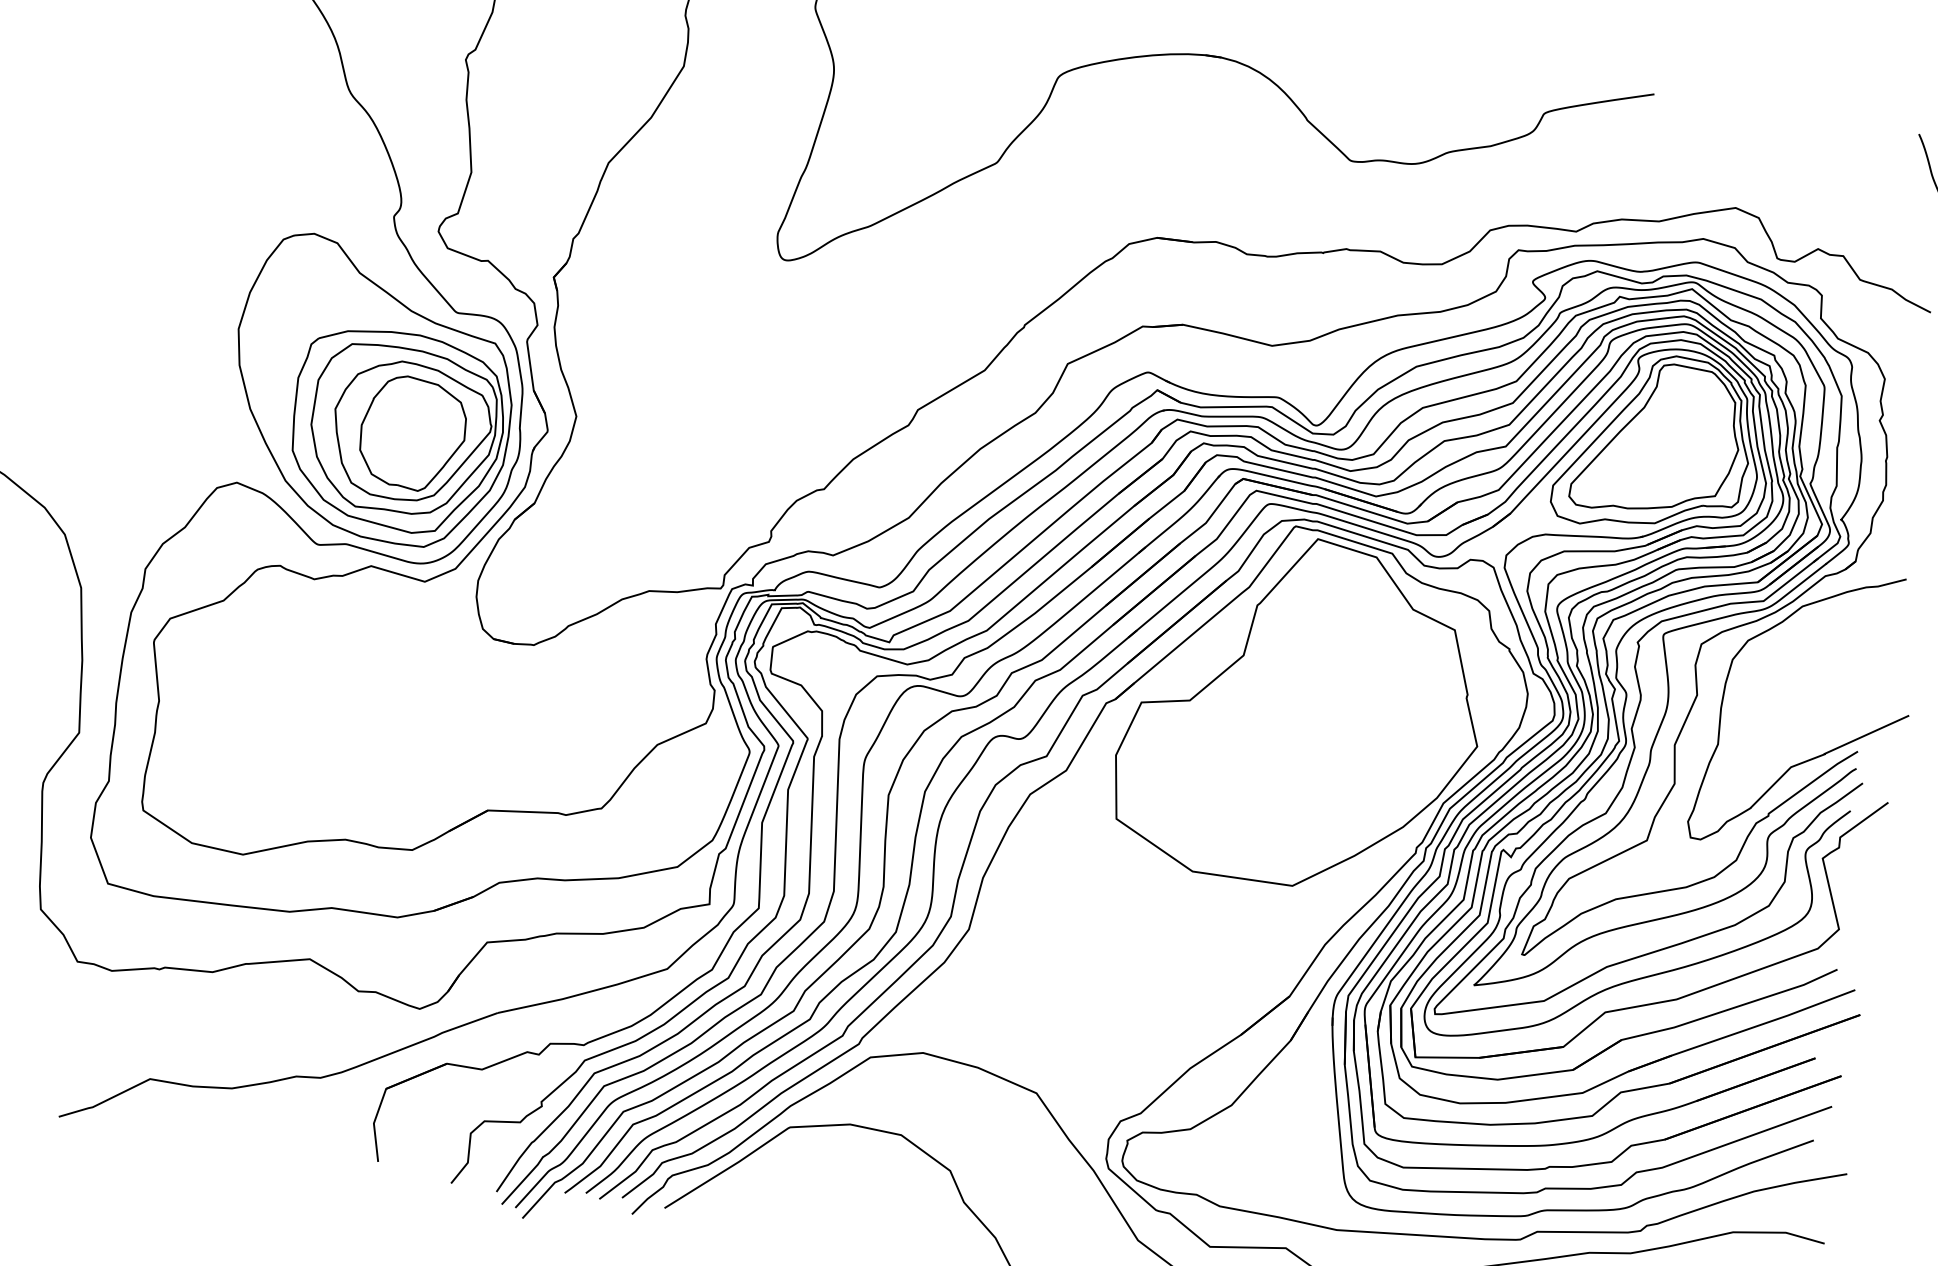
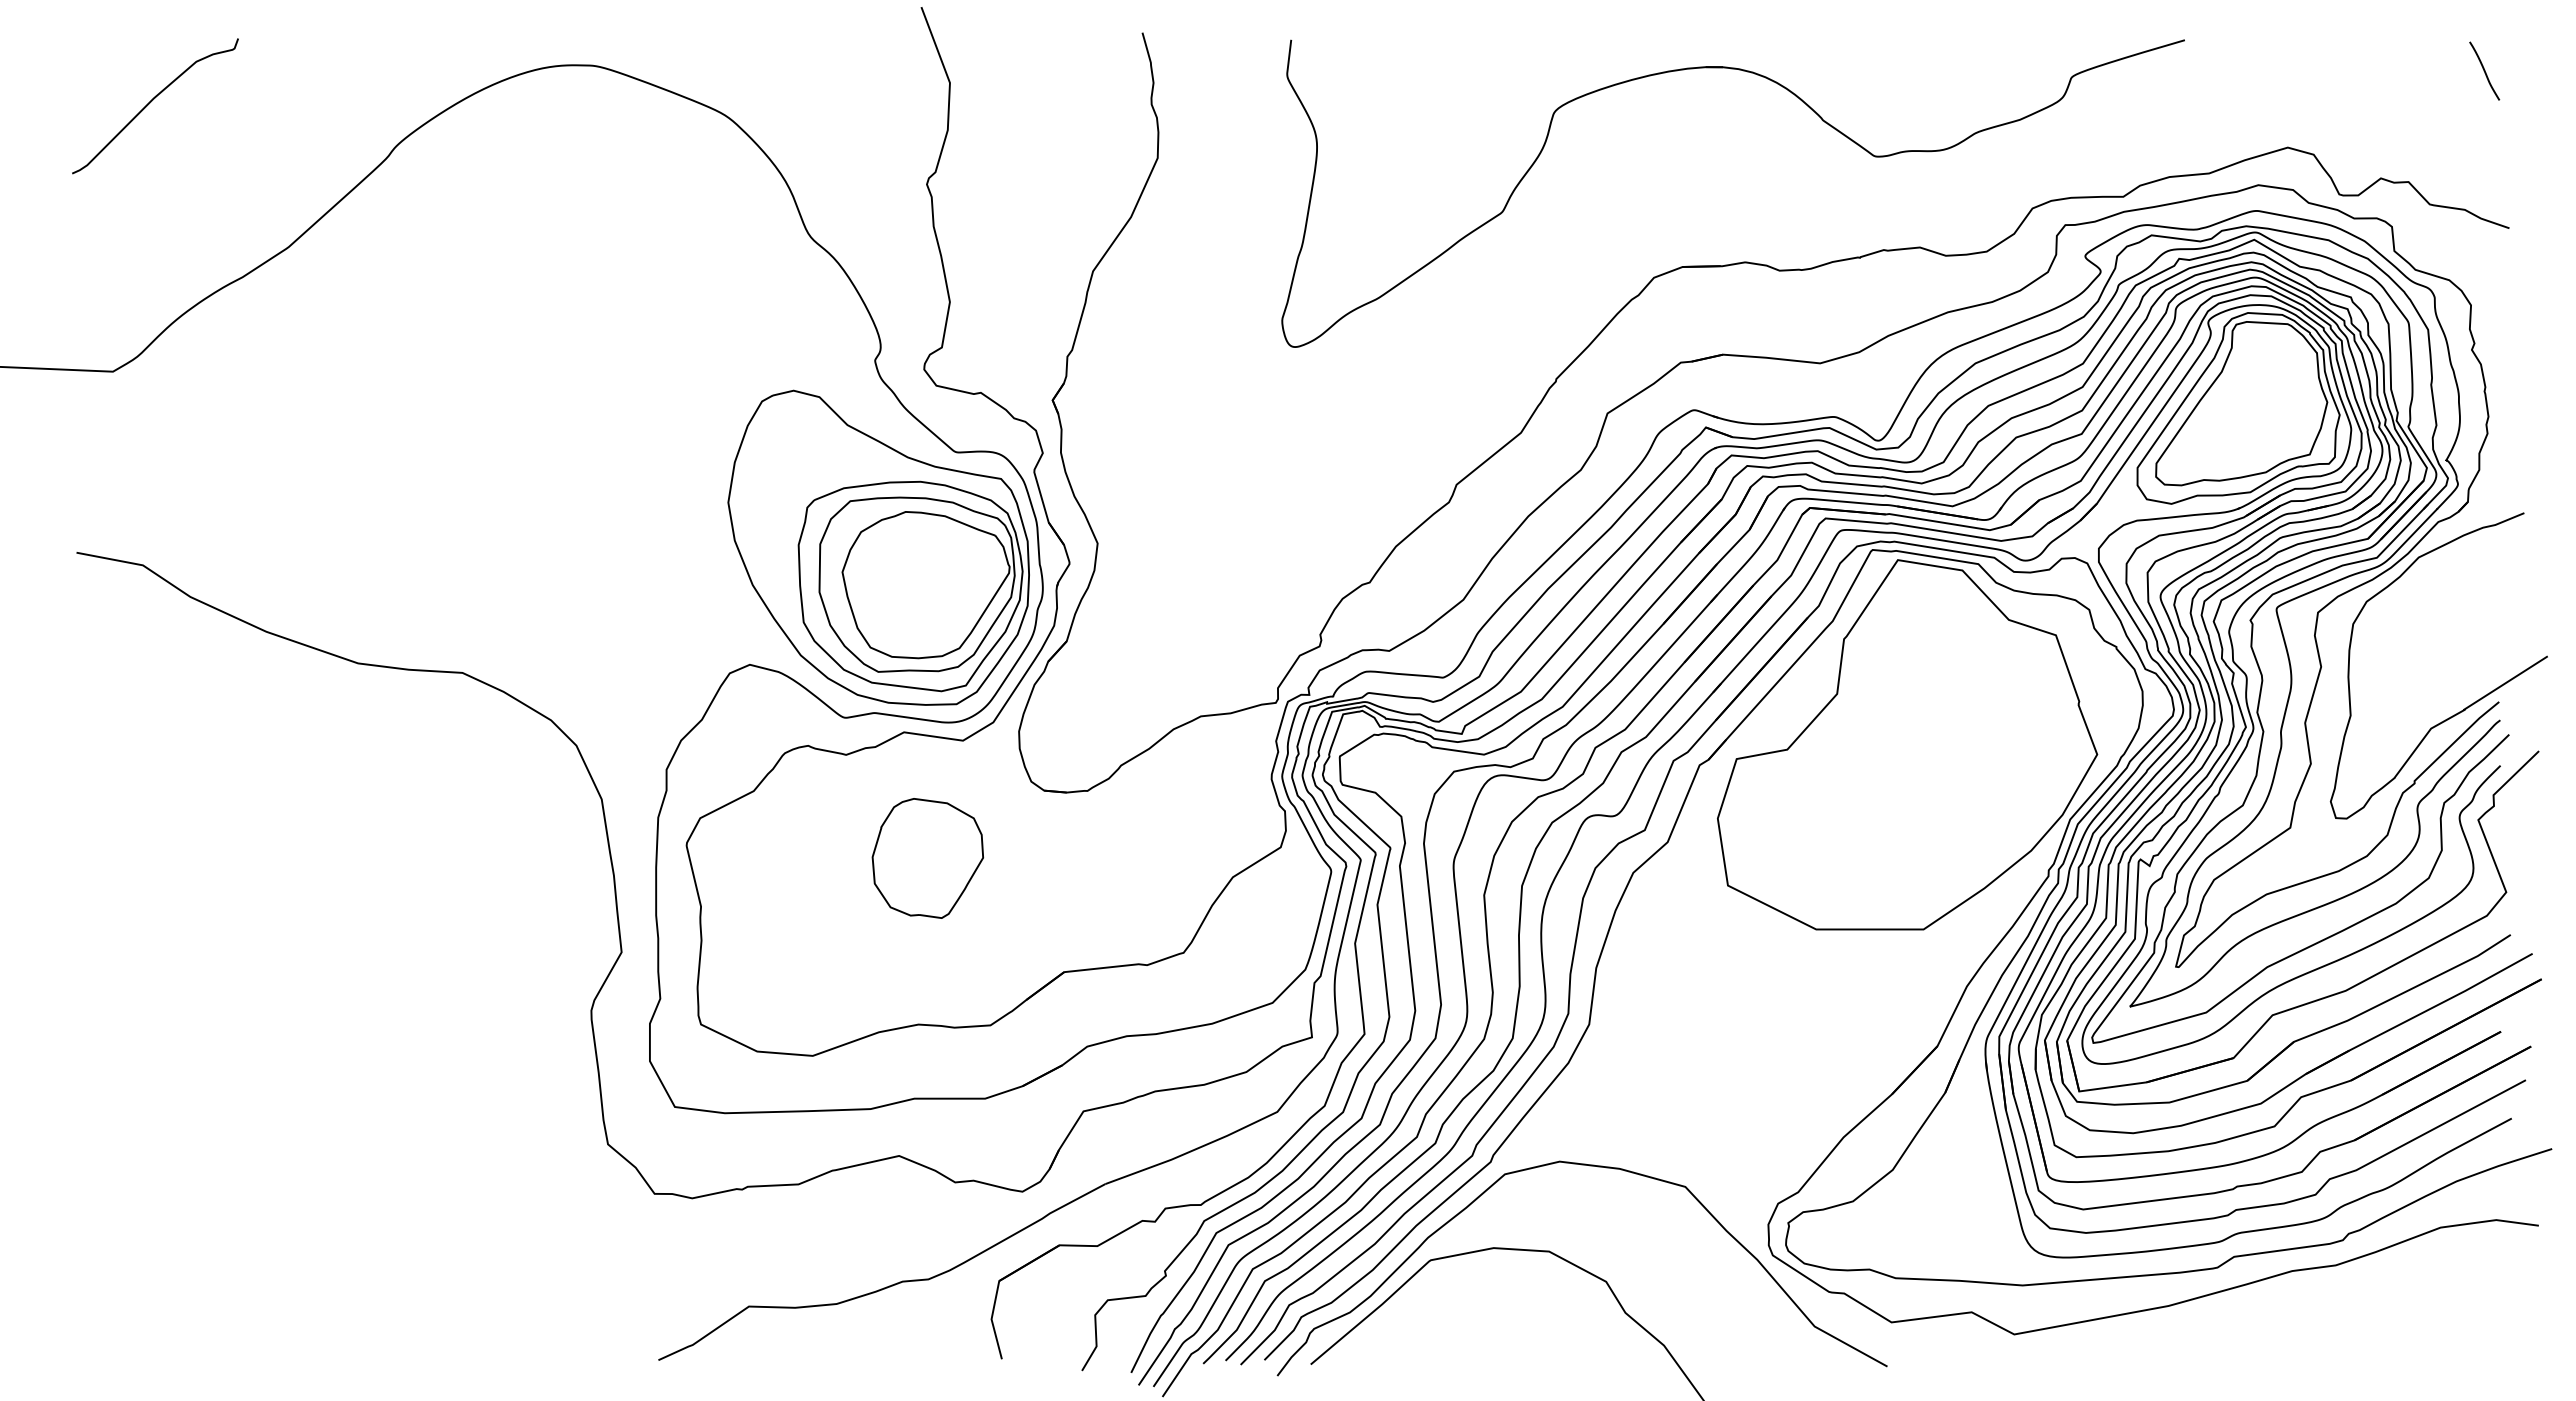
part: (412, 433) -> (927, 858), moved

